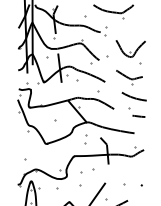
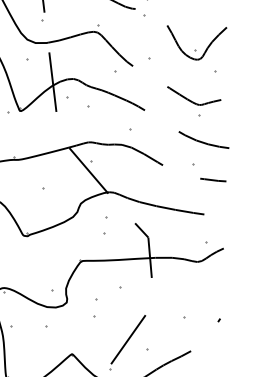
part: (80, 179) -> (94, 308), size x0.62

